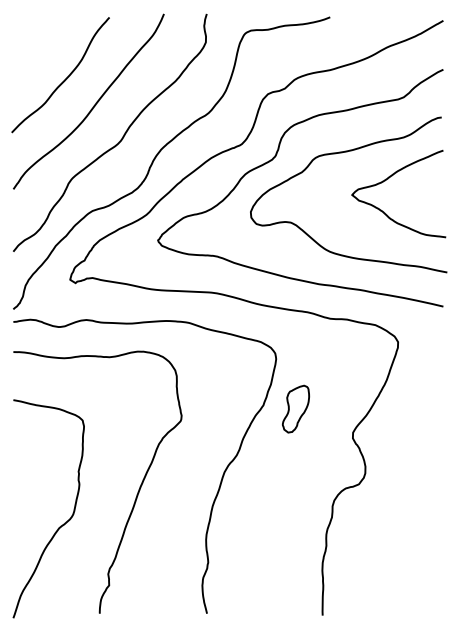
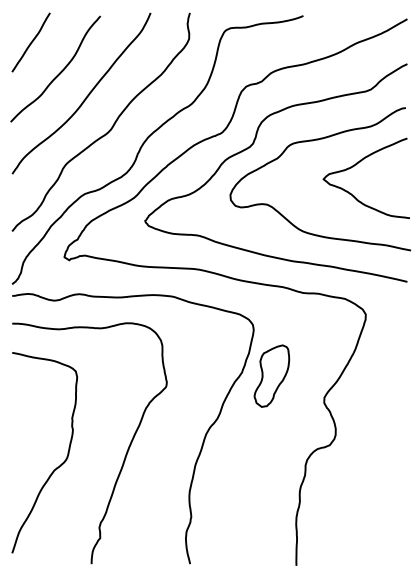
curve: (33, 46) -> (30, 42), added
part: (295, 408) -> (271, 375), size x1.43
curve: (62, 523) -> (57, 466), moved

